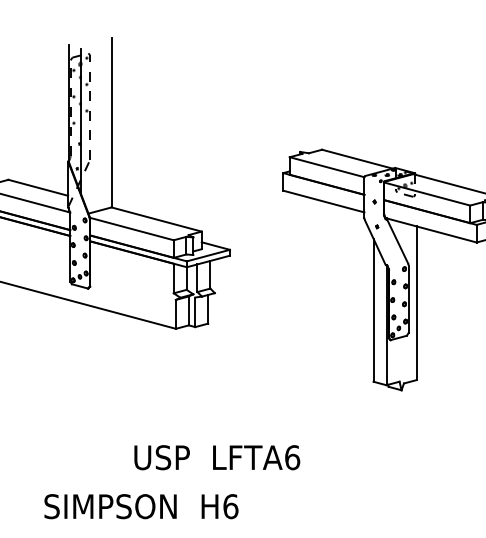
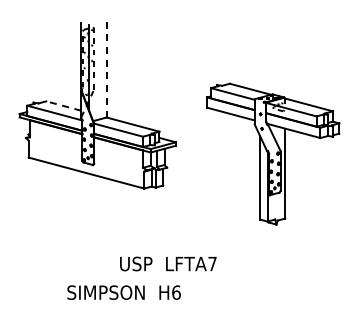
line: (111, 121) -> (106, 67), solid -> dashed
line: (37, 186) -> (63, 105), solid -> dashed
text: (292, 456) -> (212, 263), LFTA6 -> LFTA7

